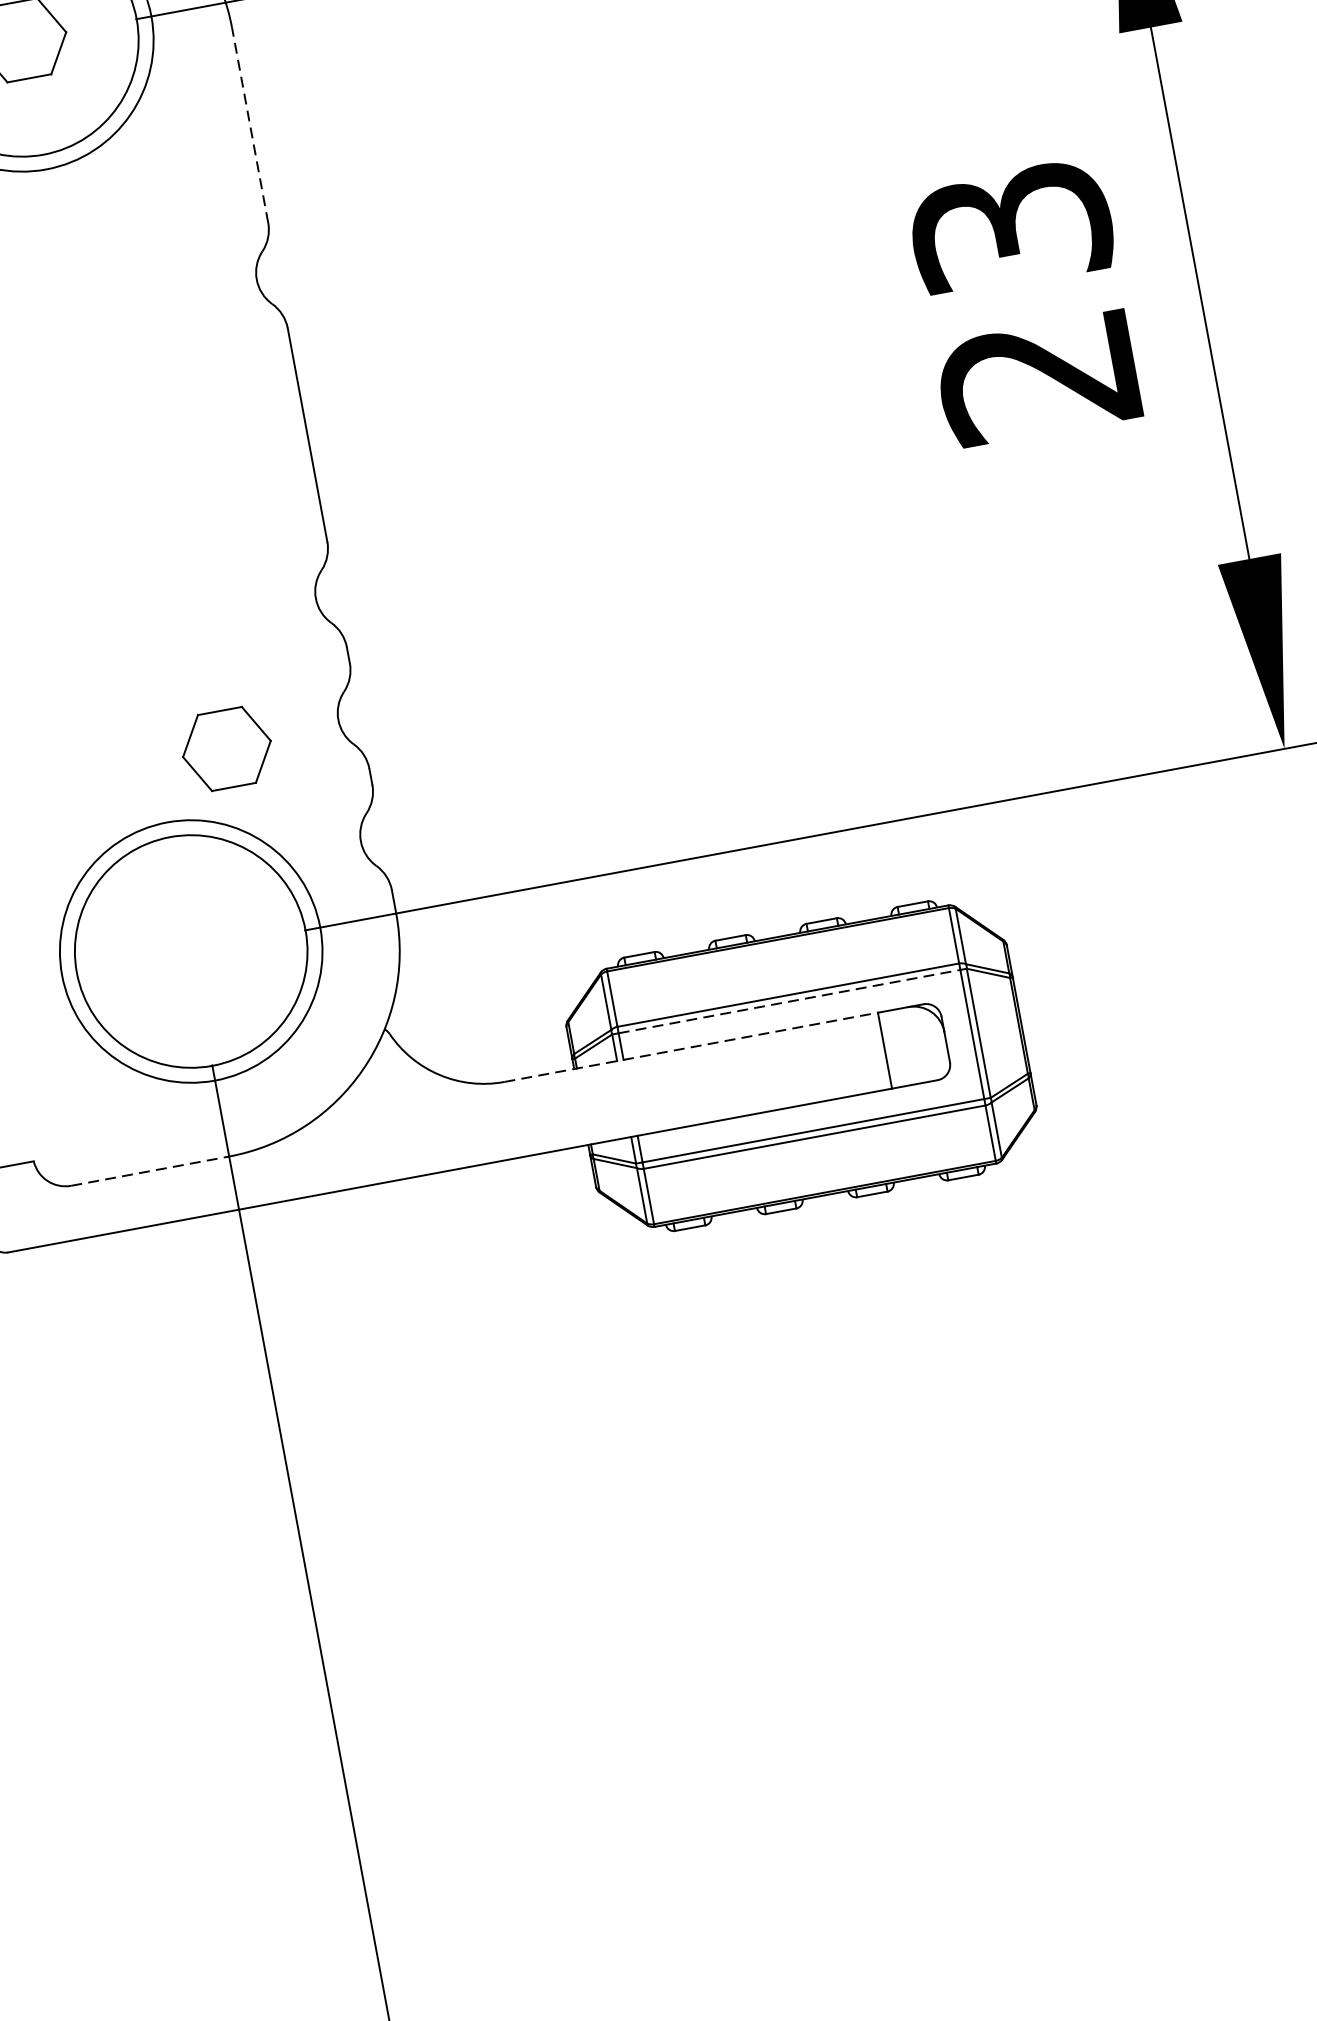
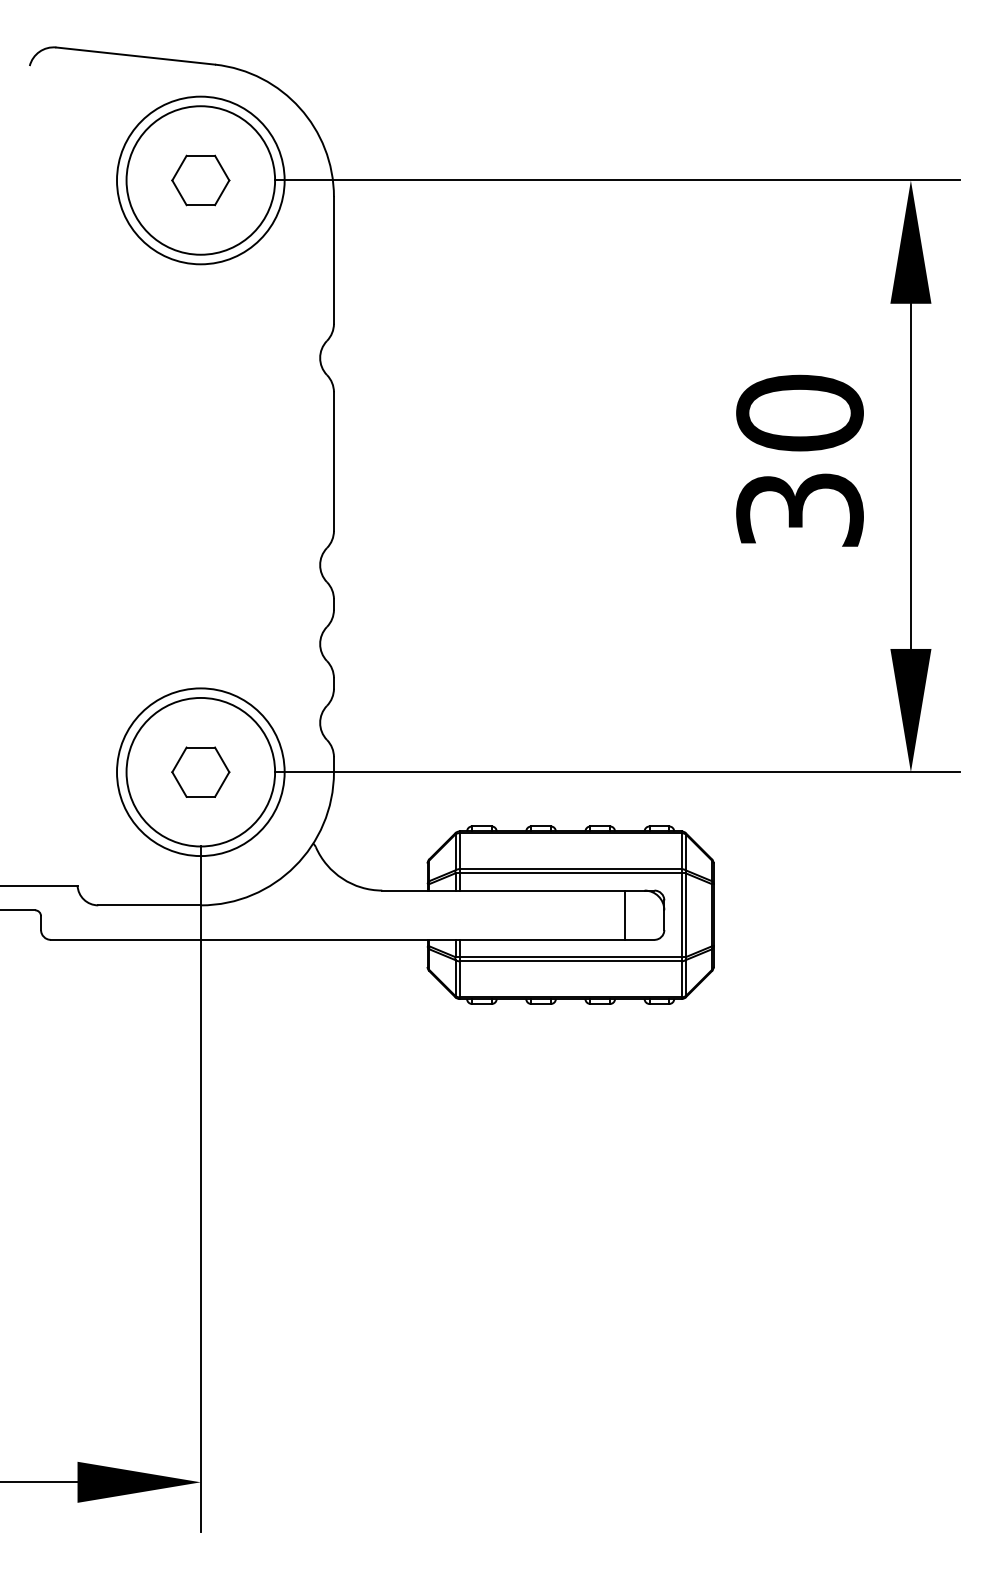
line: (249, 124) -> (333, 259), dashed -> solid
text: (1024, 300) -> (799, 460), 23 -> 30
part: (226, 747) -> (200, 771), moved
line: (789, 1001) -> (570, 873), dashed -> solid
line: (692, 1046) -> (504, 890), dashed -> solid
line: (151, 1171) -> (150, 905), dashed -> solid

